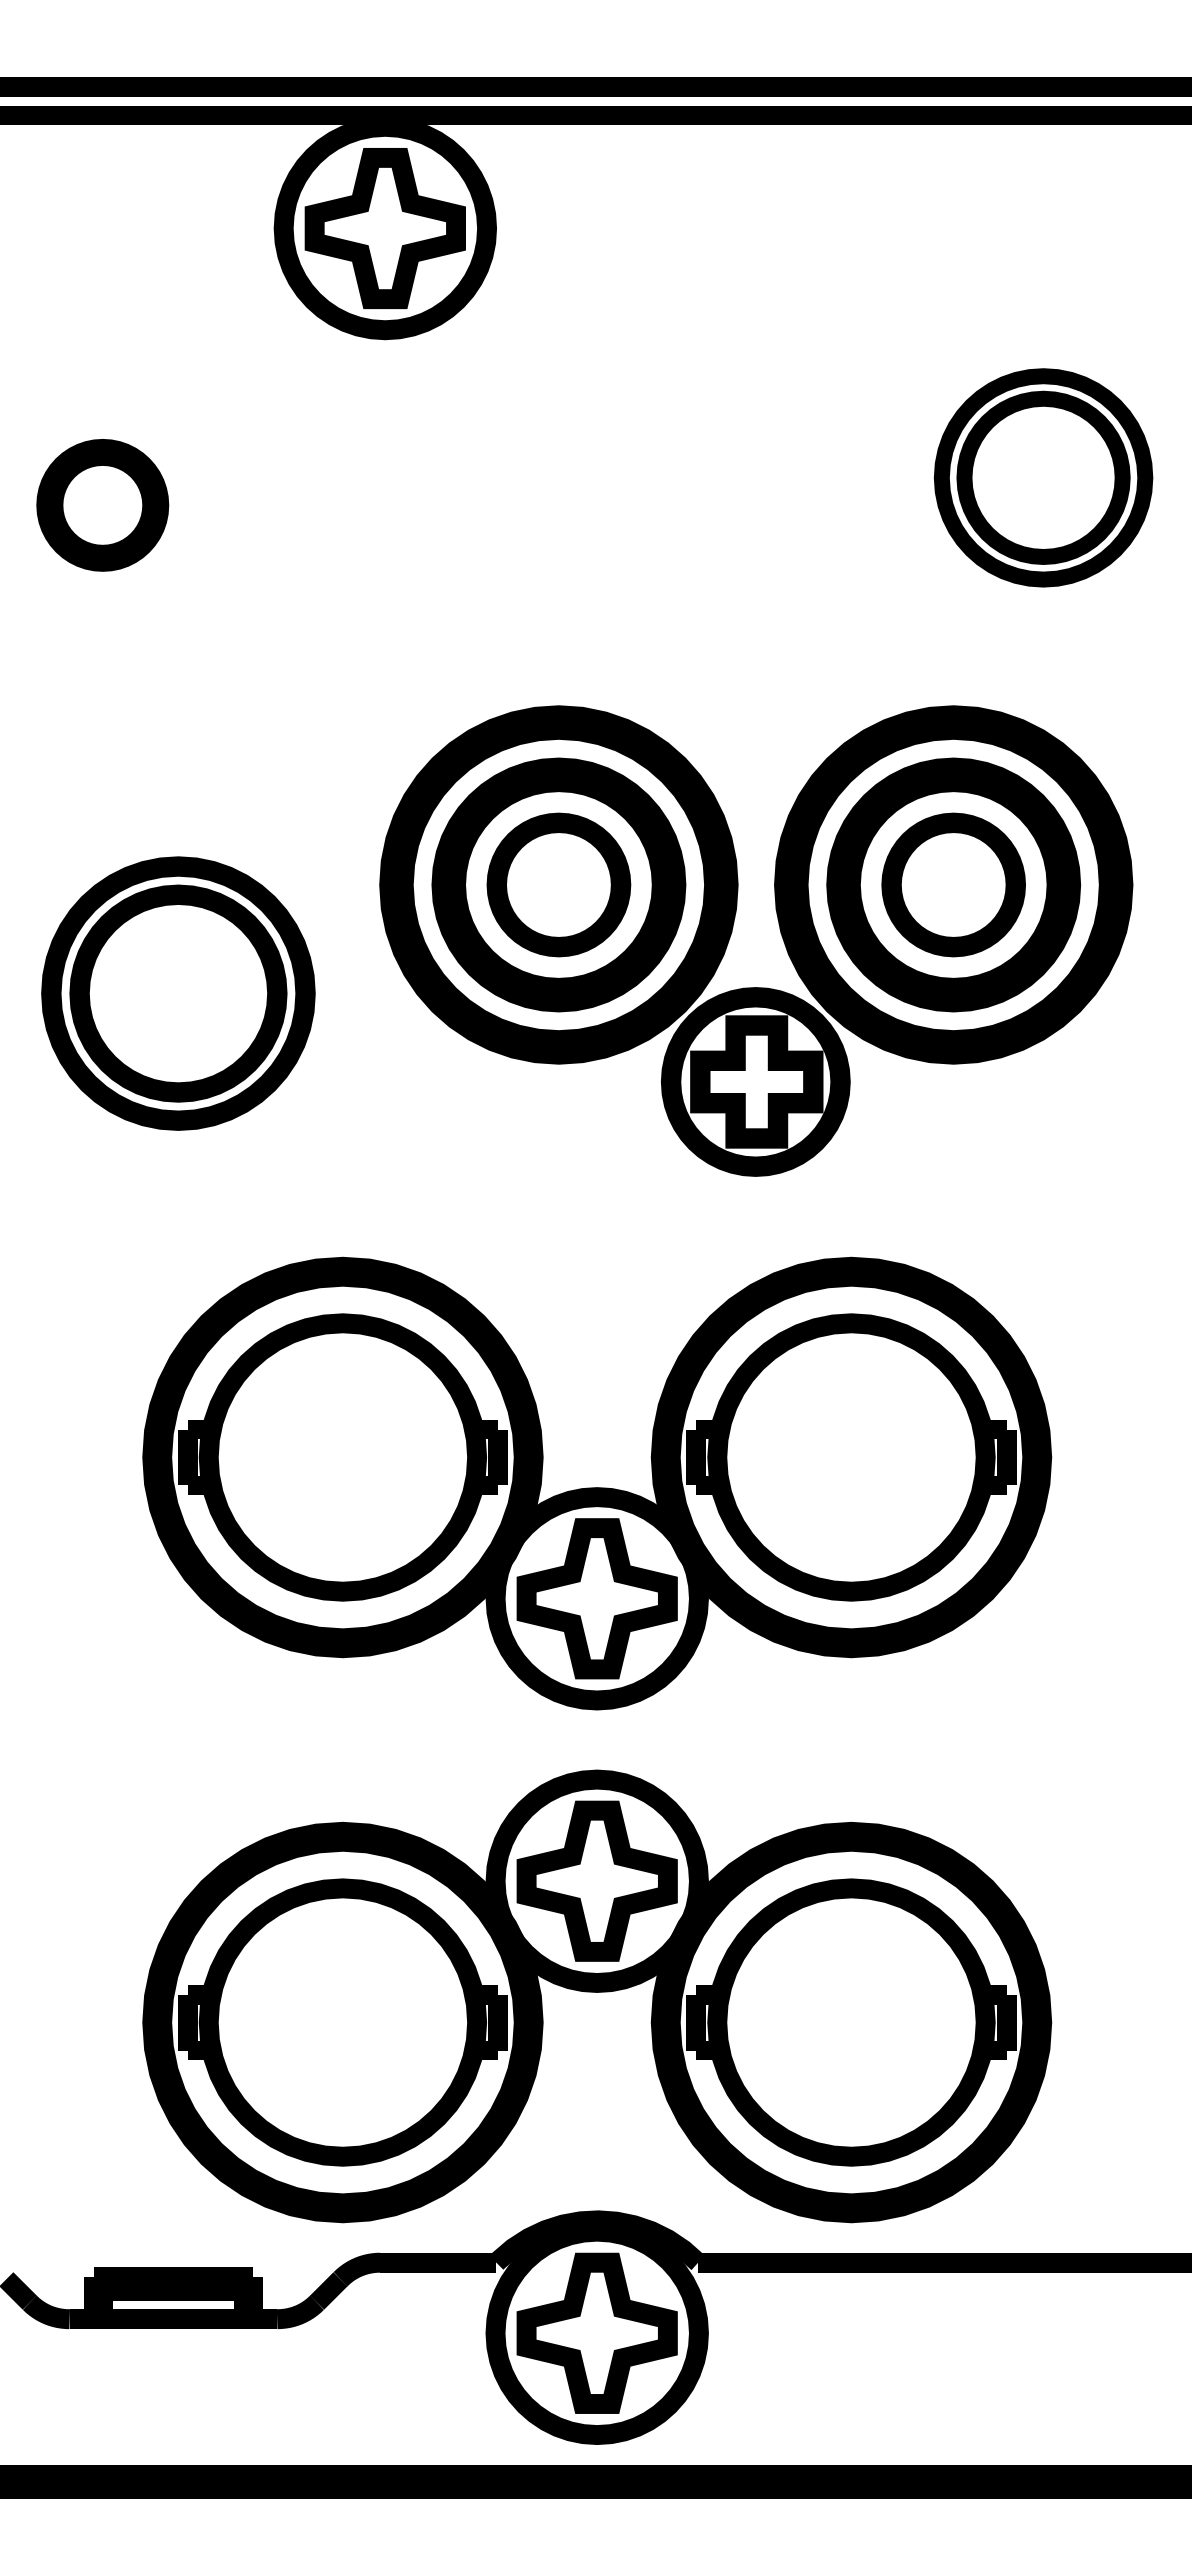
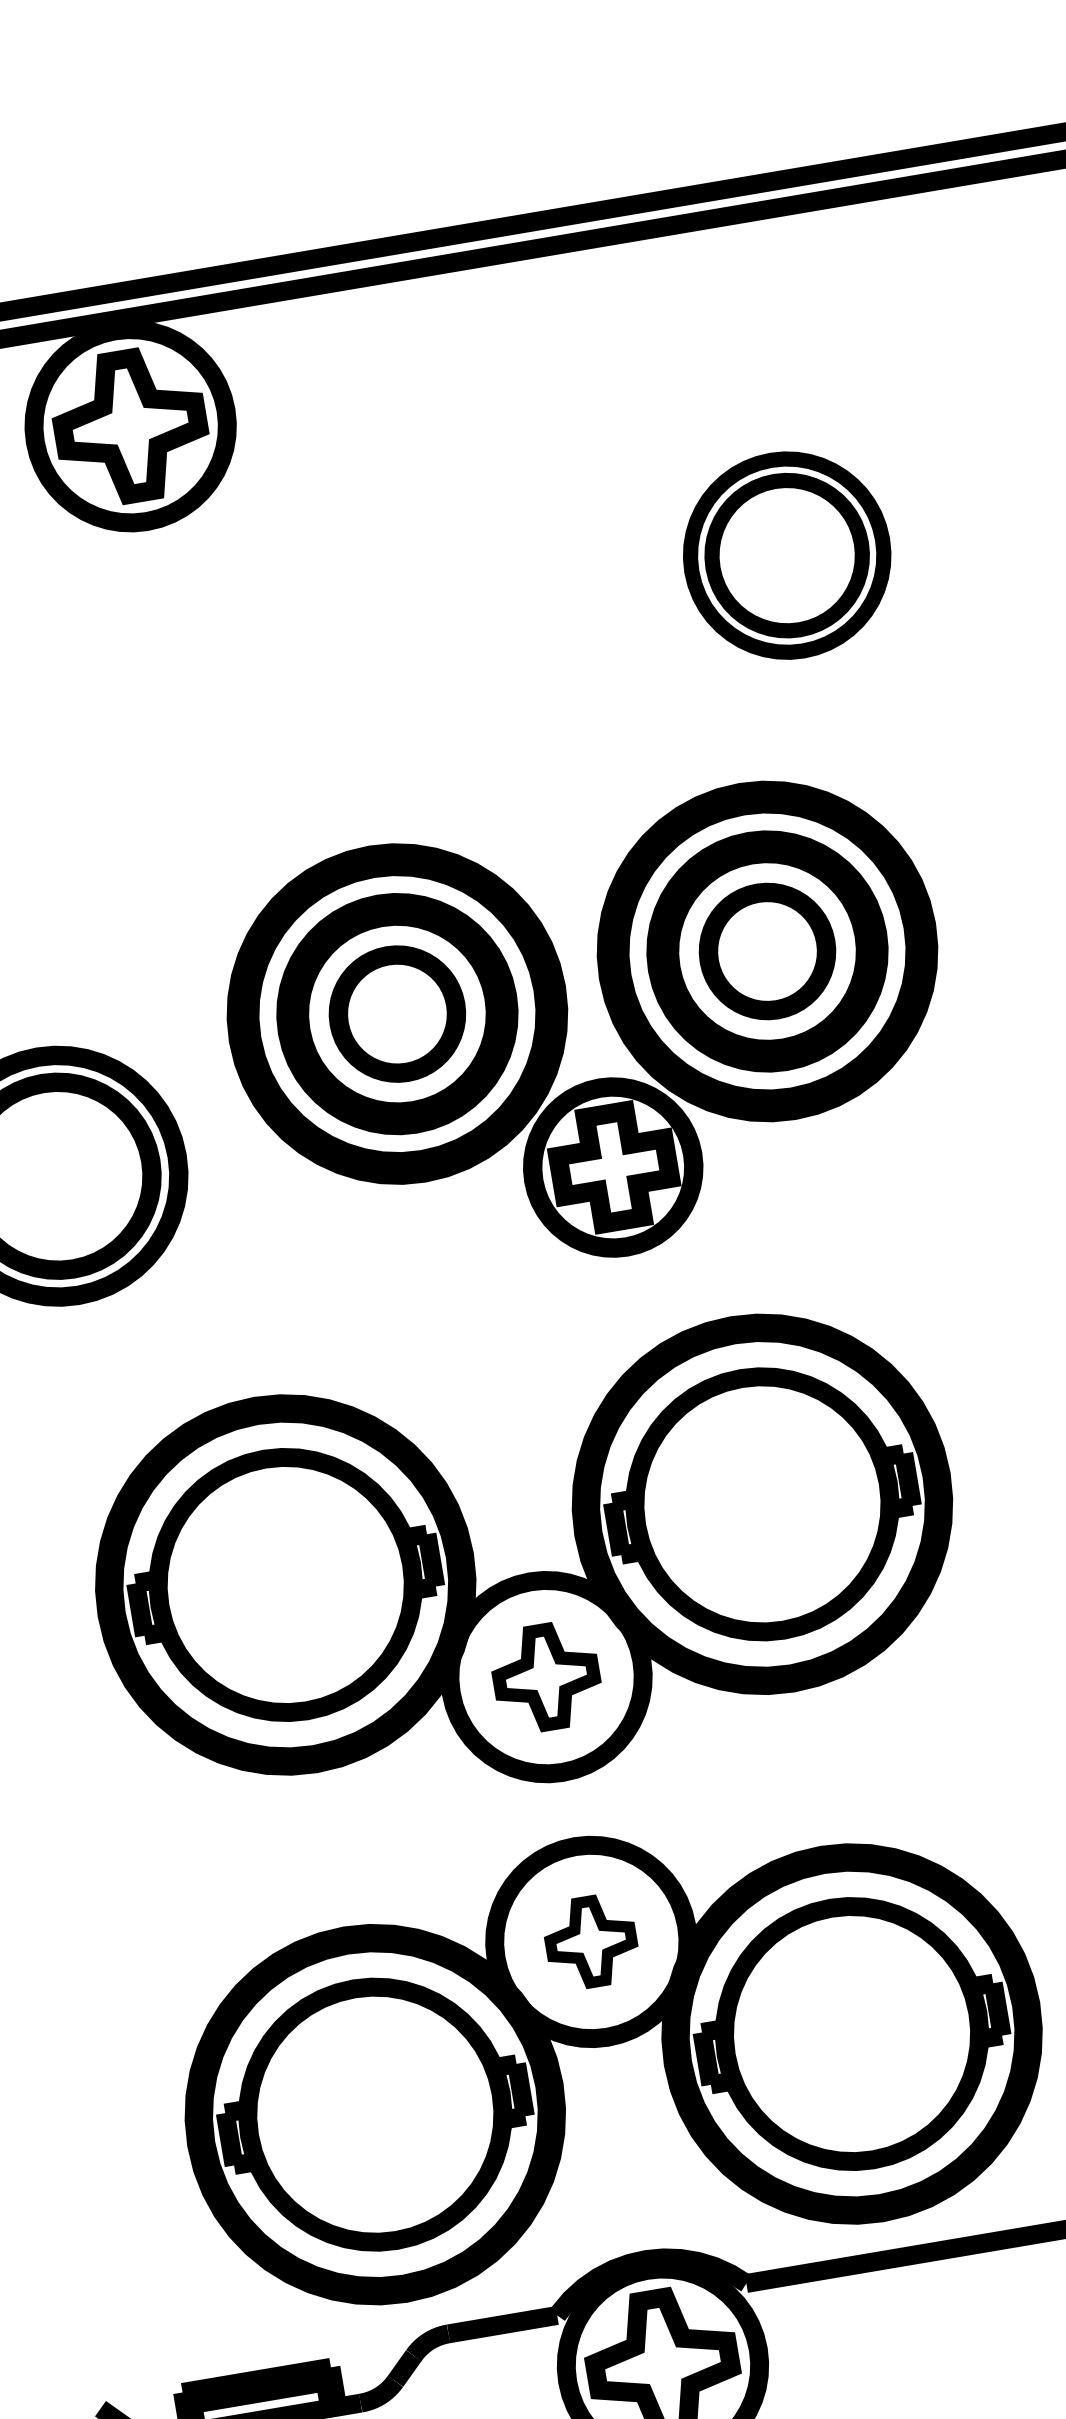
part: (596, 1598) -> (545, 1676), size x0.7
part: (596, 1880) -> (590, 1941), size x0.6

